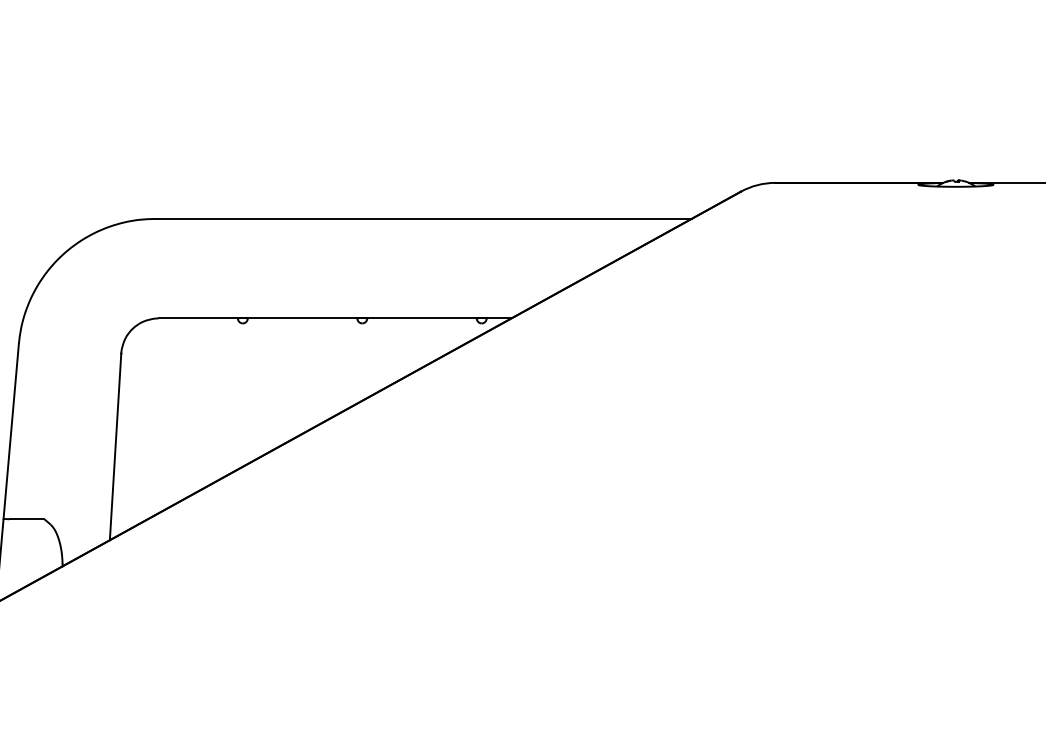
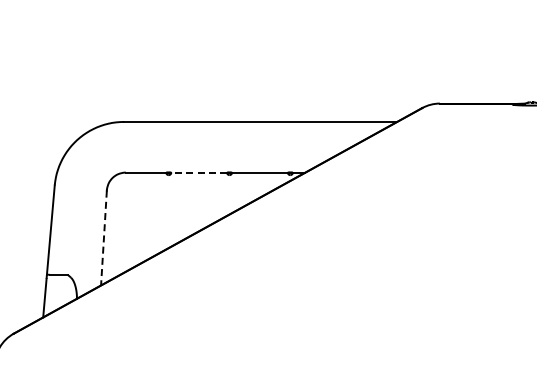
line: (303, 318) -> (199, 172), solid -> dashed
line: (114, 447) -> (103, 238), solid -> dashed

